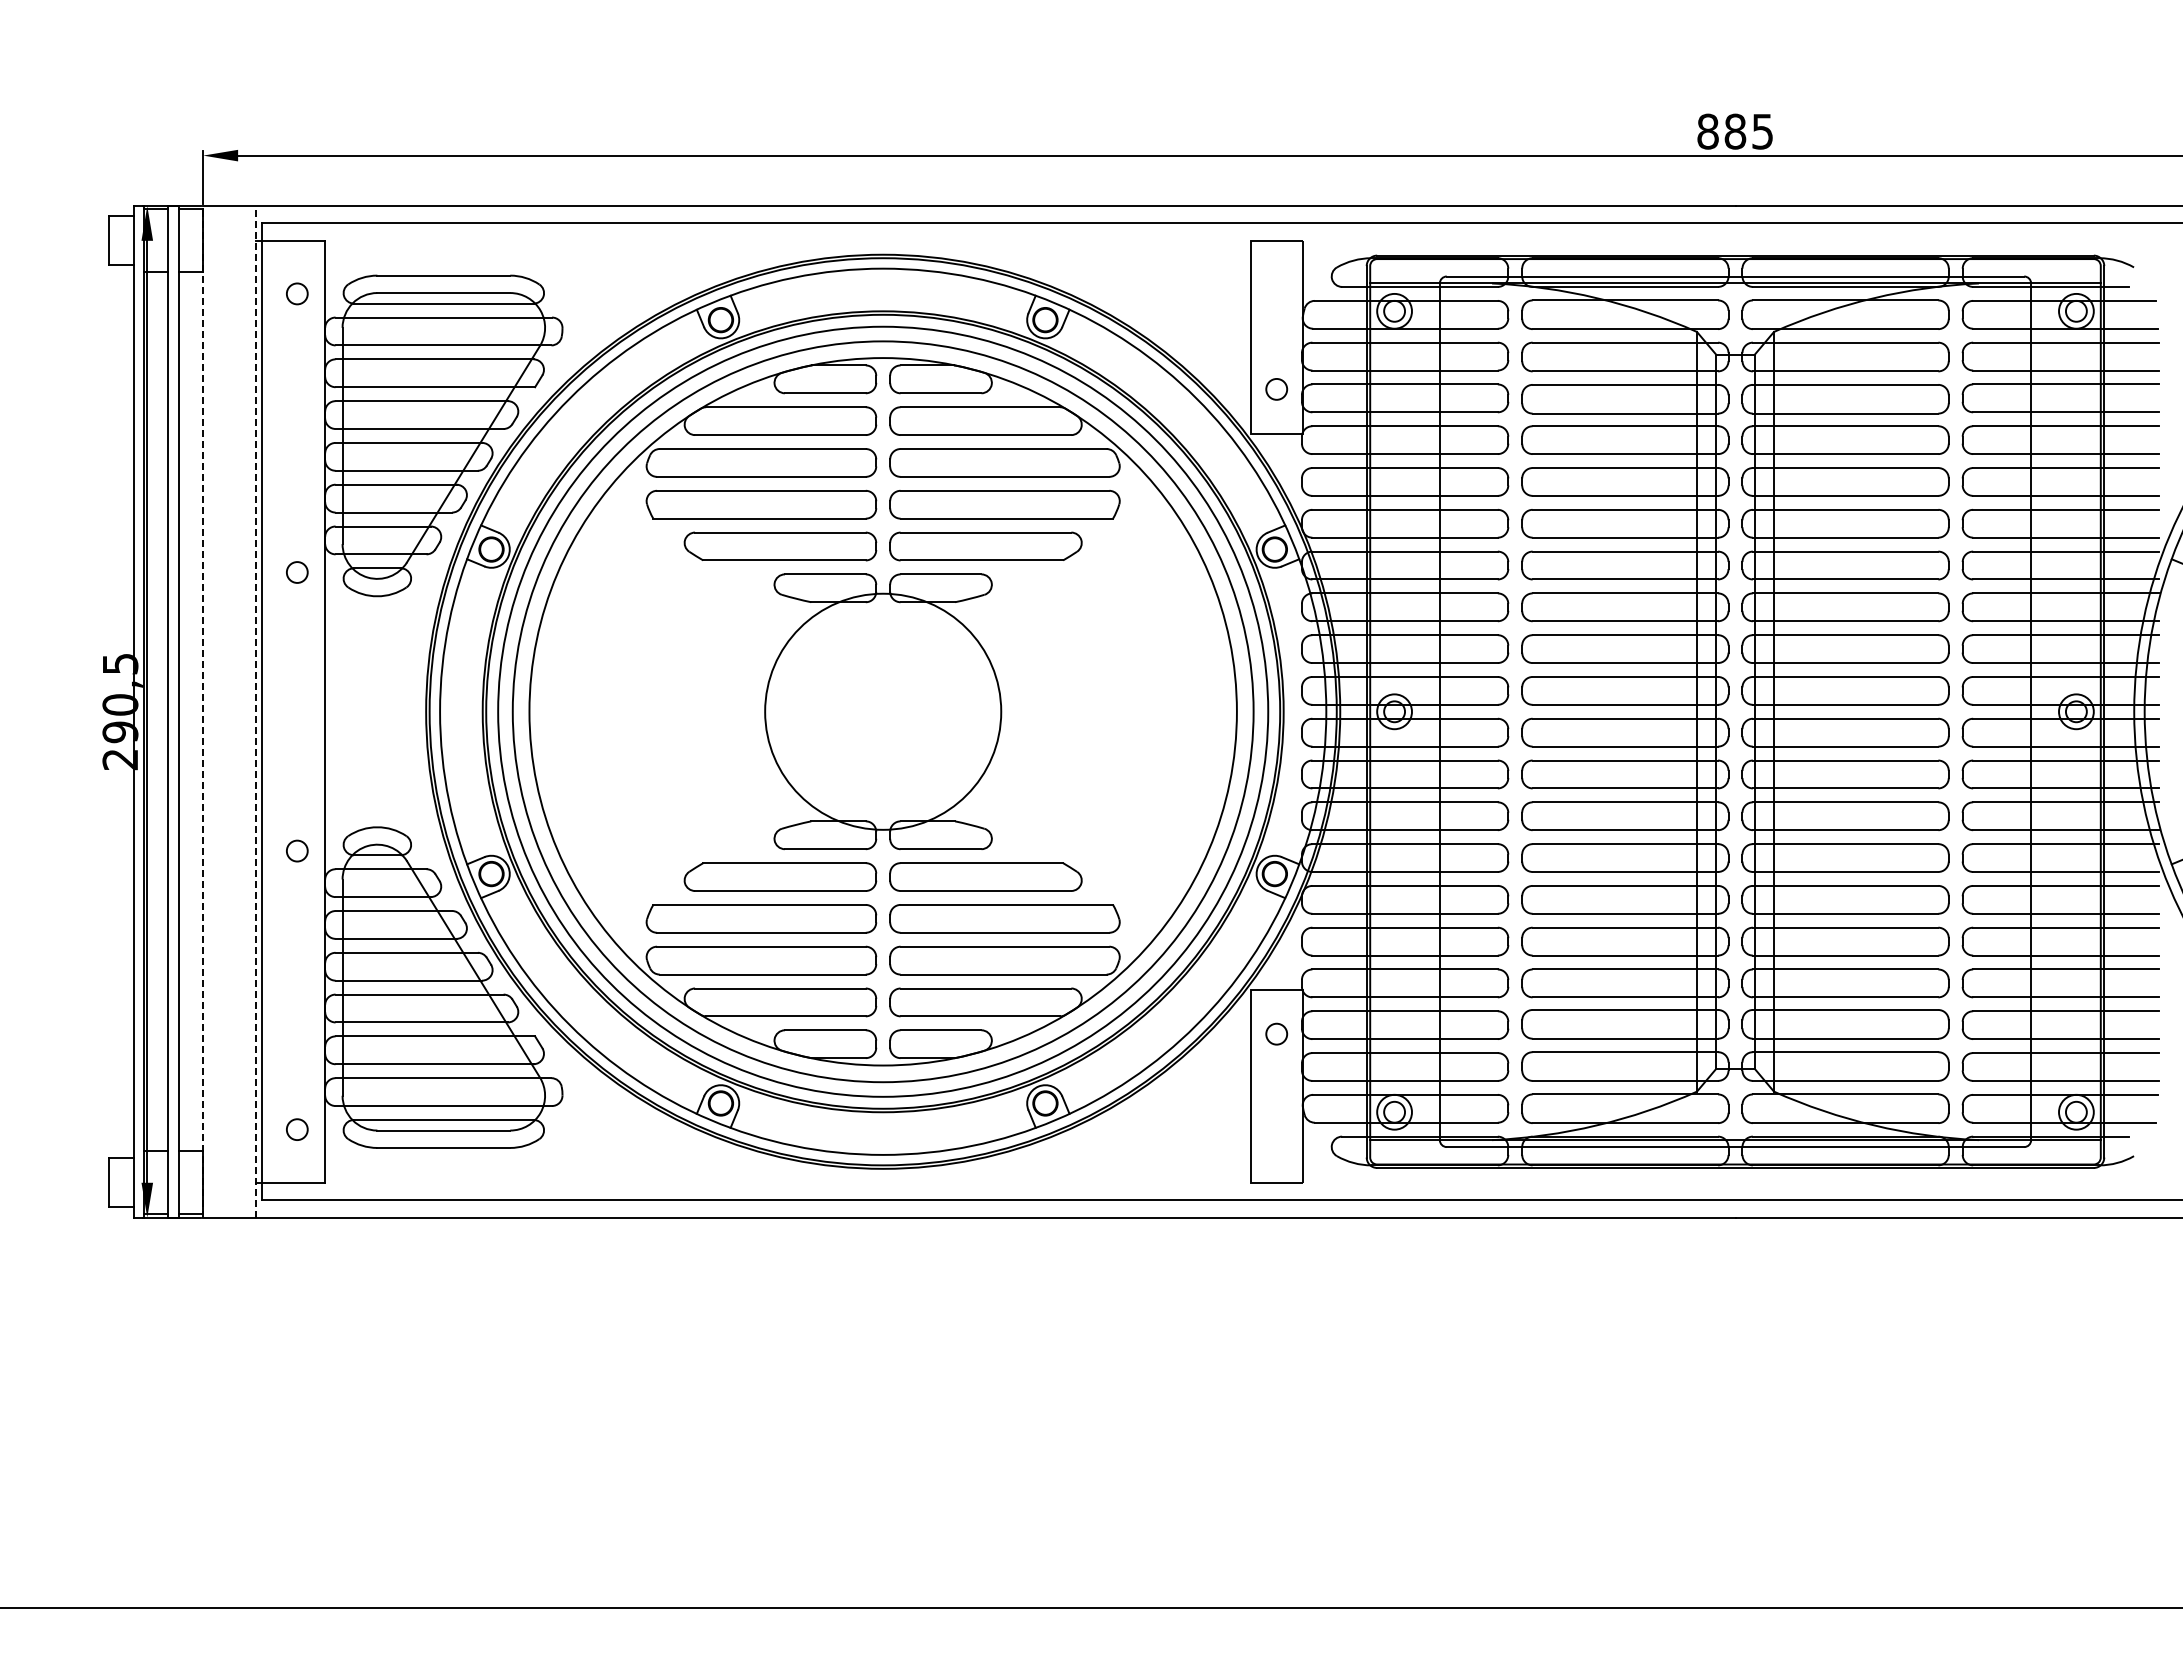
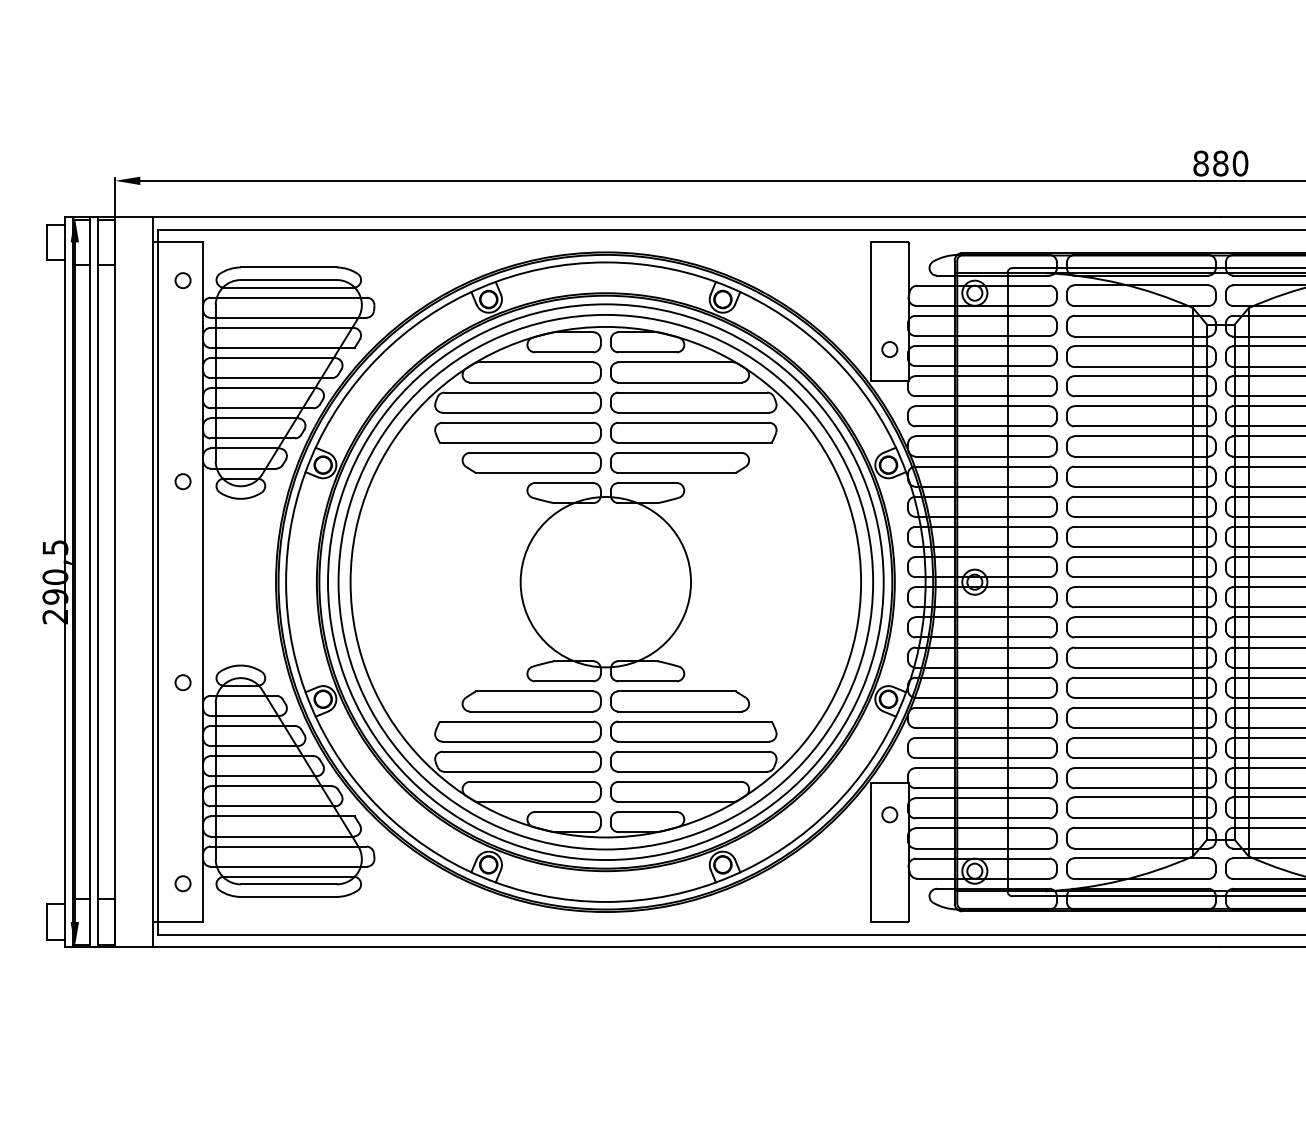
text: (1762, 131) -> (1240, 163), 885 -> 880
line: (203, 711) -> (115, 581), dashed -> solid
line: (255, 711) -> (152, 581), dashed -> solid

